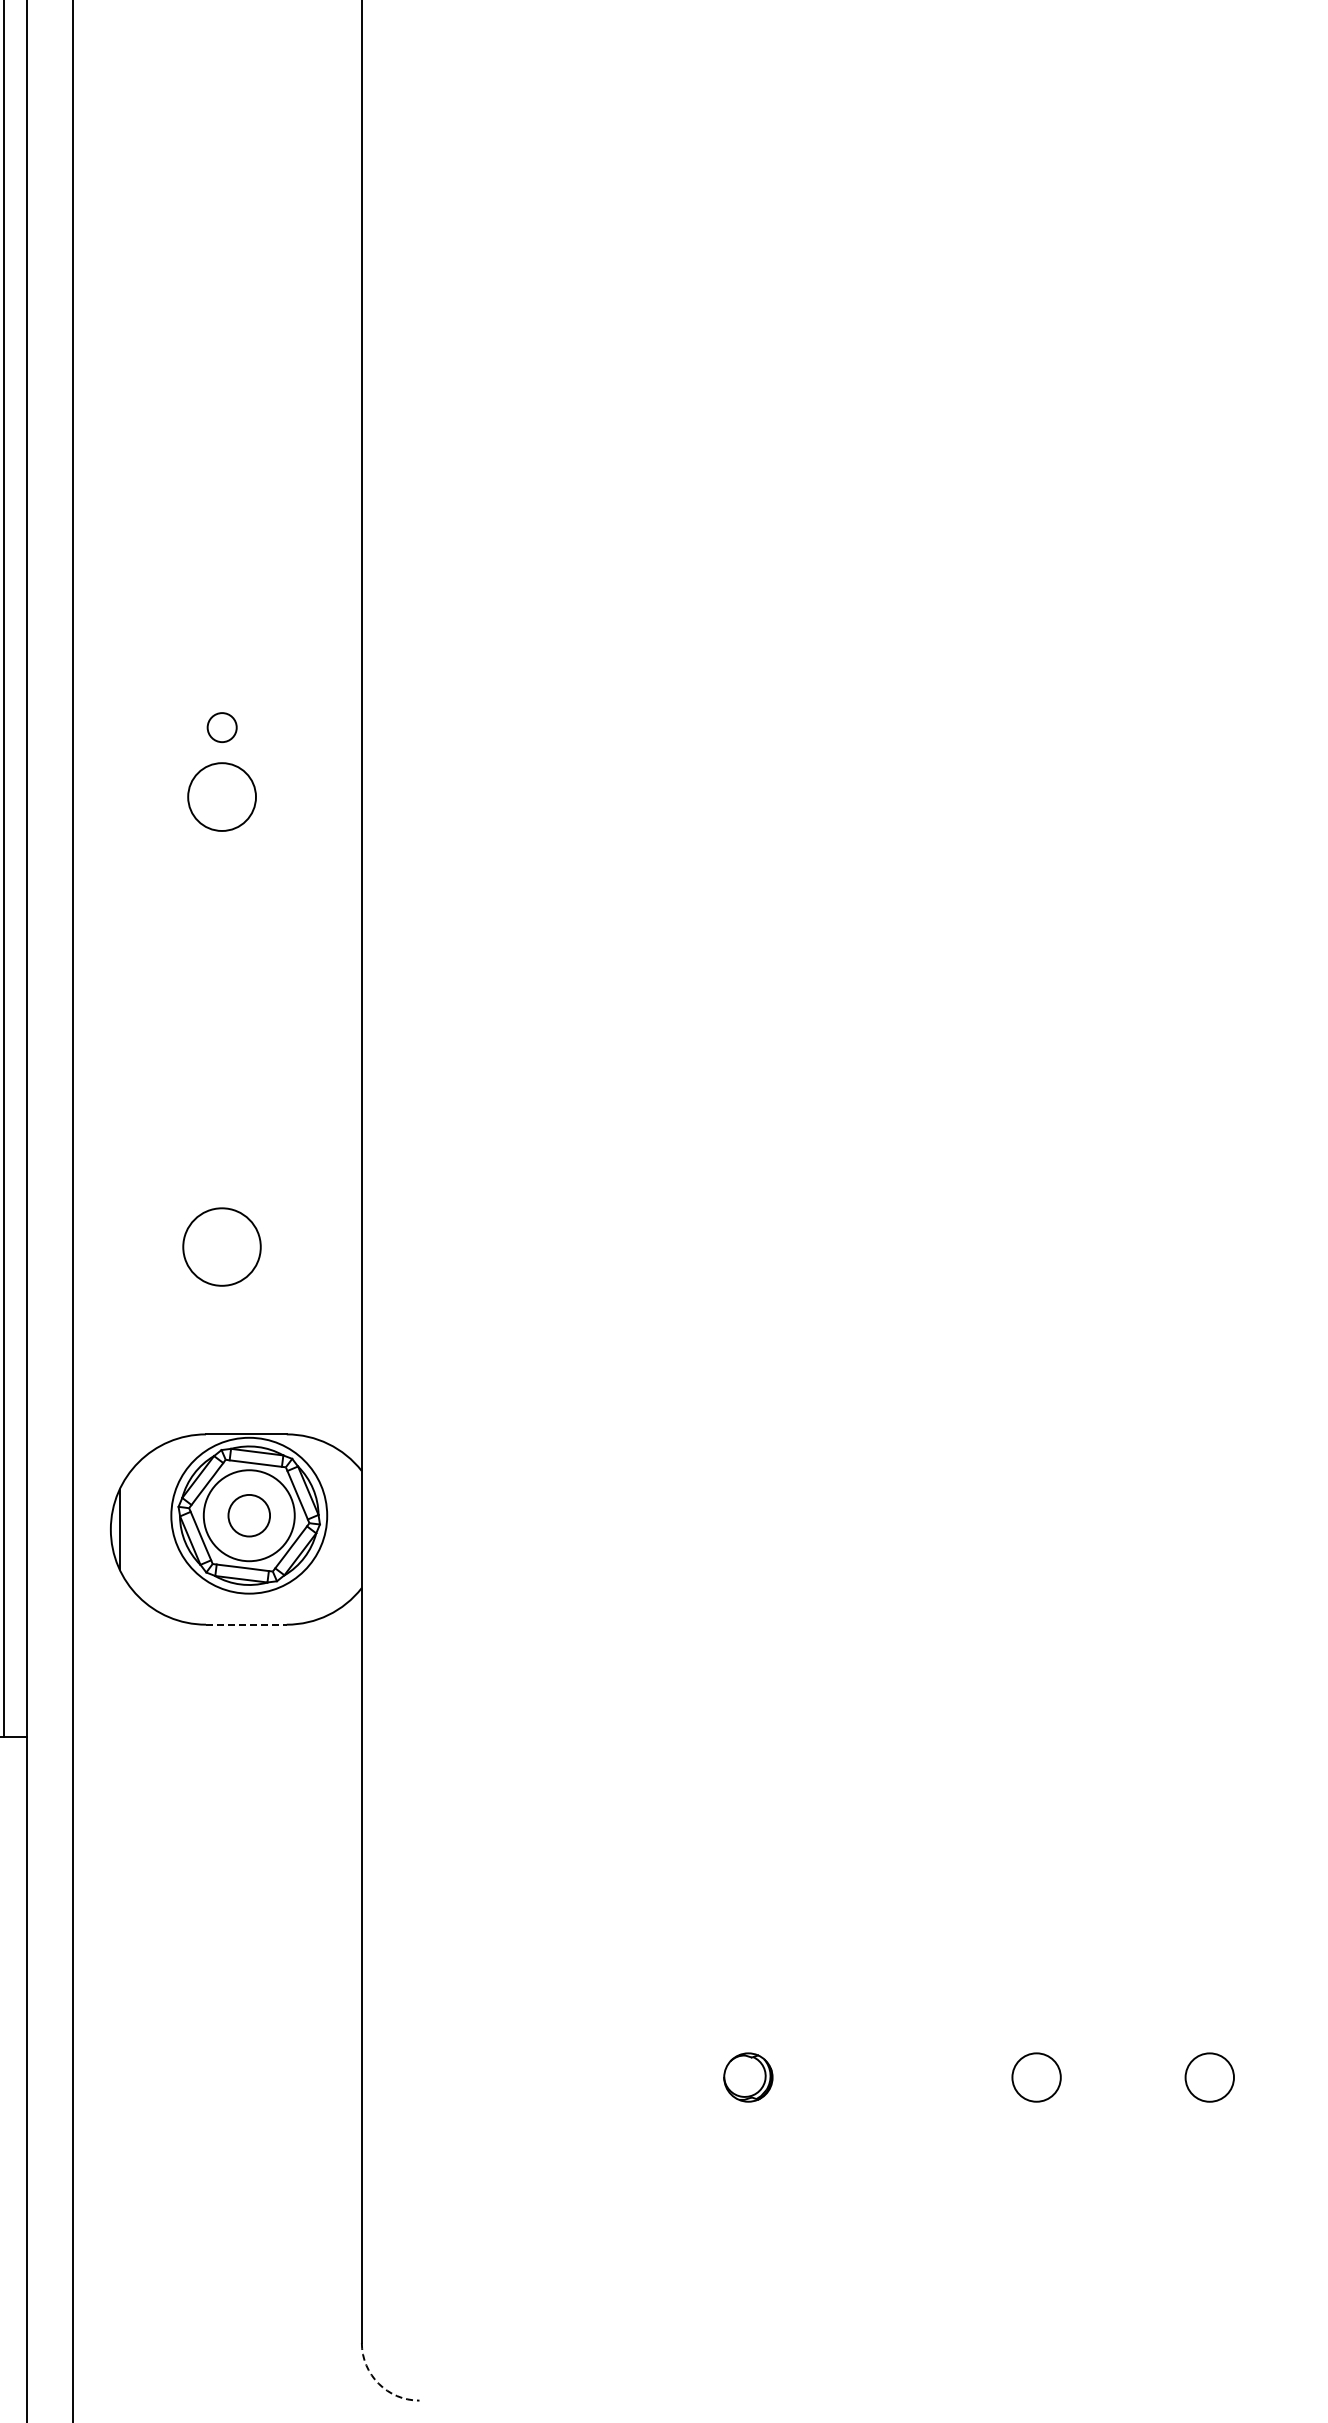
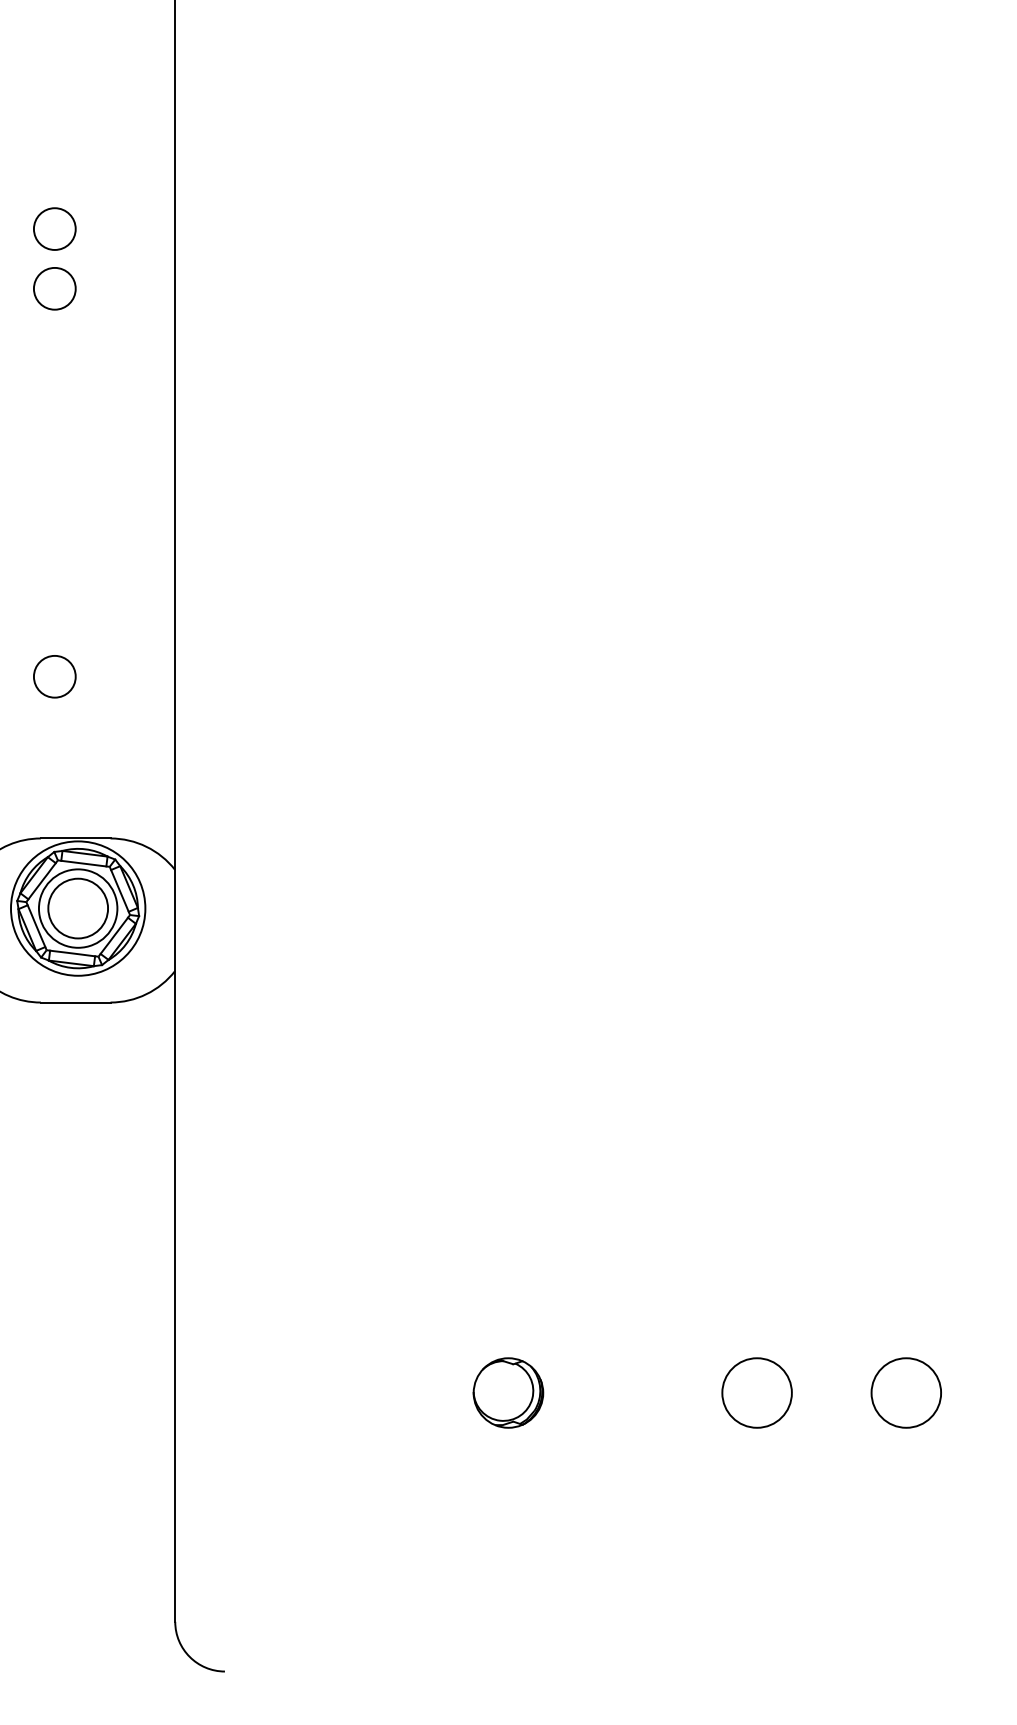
circle: (221, 727) -> (54, 228), size x1.67
circle: (222, 796) -> (55, 288), size x0.71
circle: (222, 1246) -> (55, 676), size x0.62
circle: (248, 1515) -> (77, 908), size x1.67
line: (246, 1624) -> (75, 1002), dashed -> solid
part: (748, 2077) -> (508, 1392), size x1.67
circle: (1036, 2077) -> (756, 1392), size x1.67
circle: (1209, 2077) -> (906, 1392), size x1.67
arc: (378, 2383) -> (189, 1656), dashed -> solid

